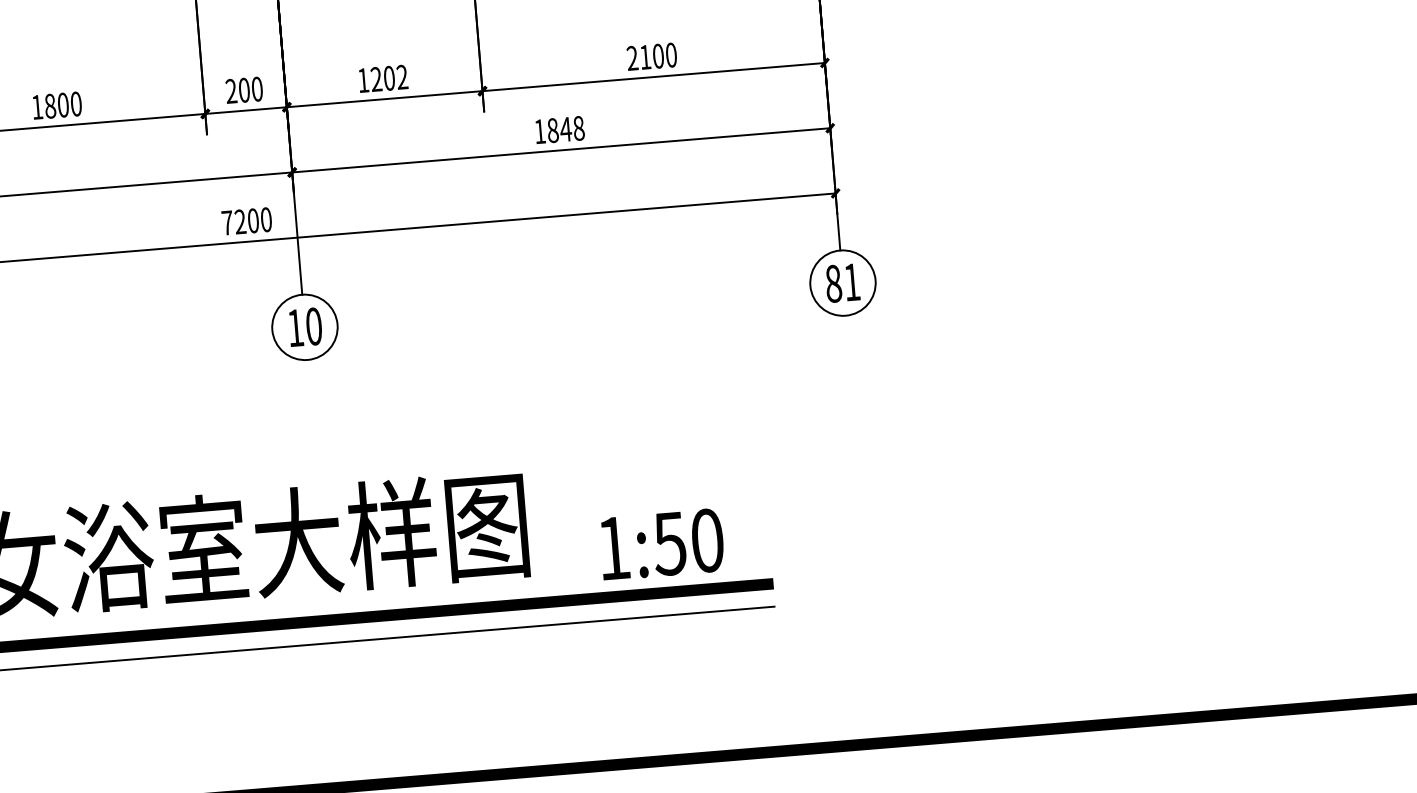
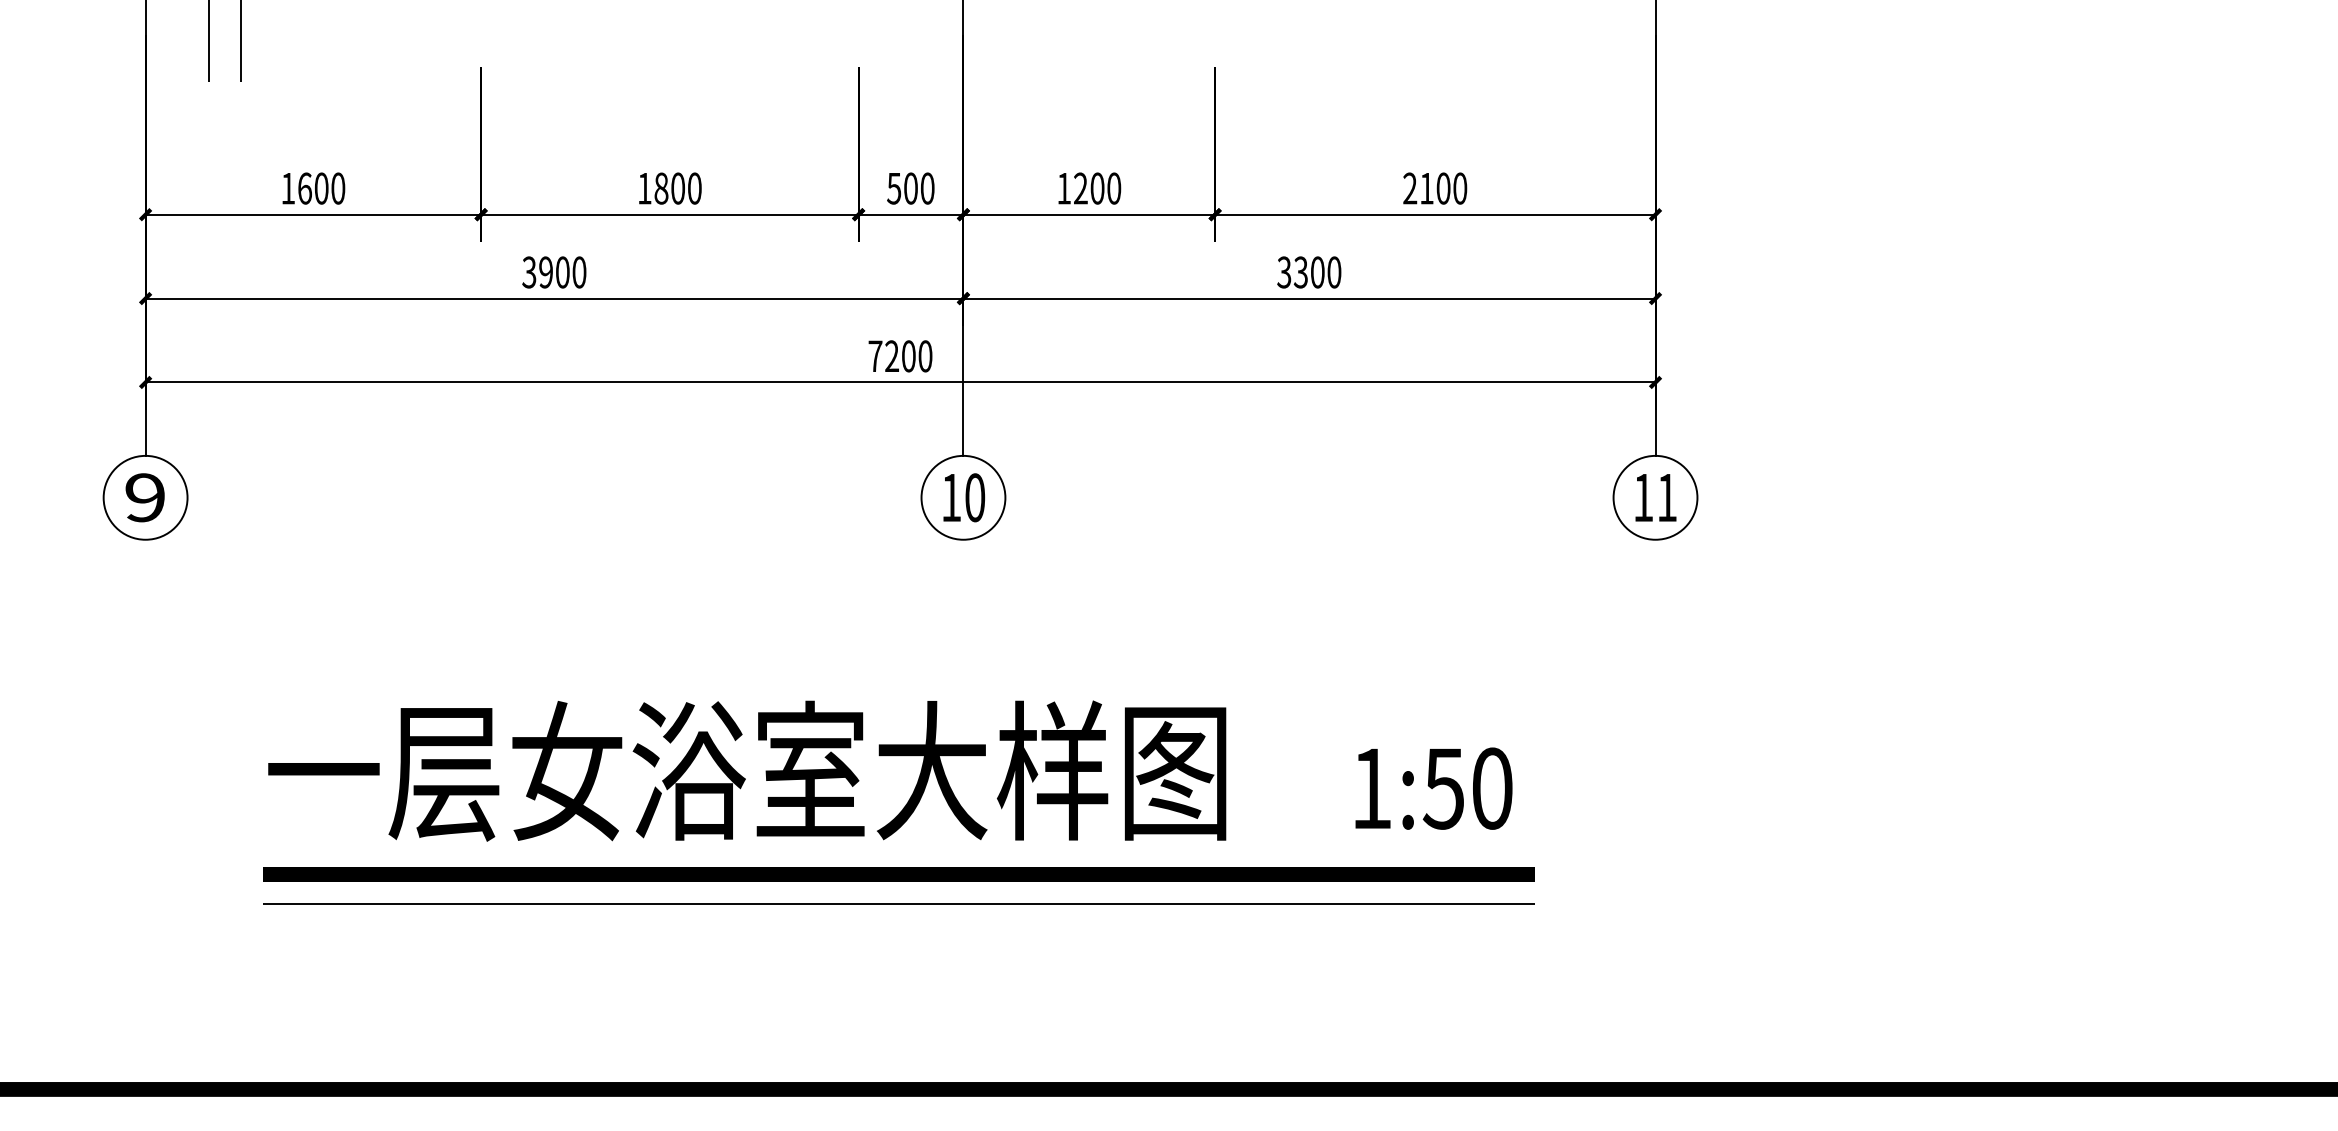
text: (402, 77) -> (1114, 188), 1202 -> 1200
text: (231, 91) -> (894, 188), 200 -> 500
text: (559, 130) -> (1309, 272), 1848 -> 3300
text: (833, 283) -> (1643, 497), 81 -> 11
text: (661, 544) -> (1433, 788), moved

